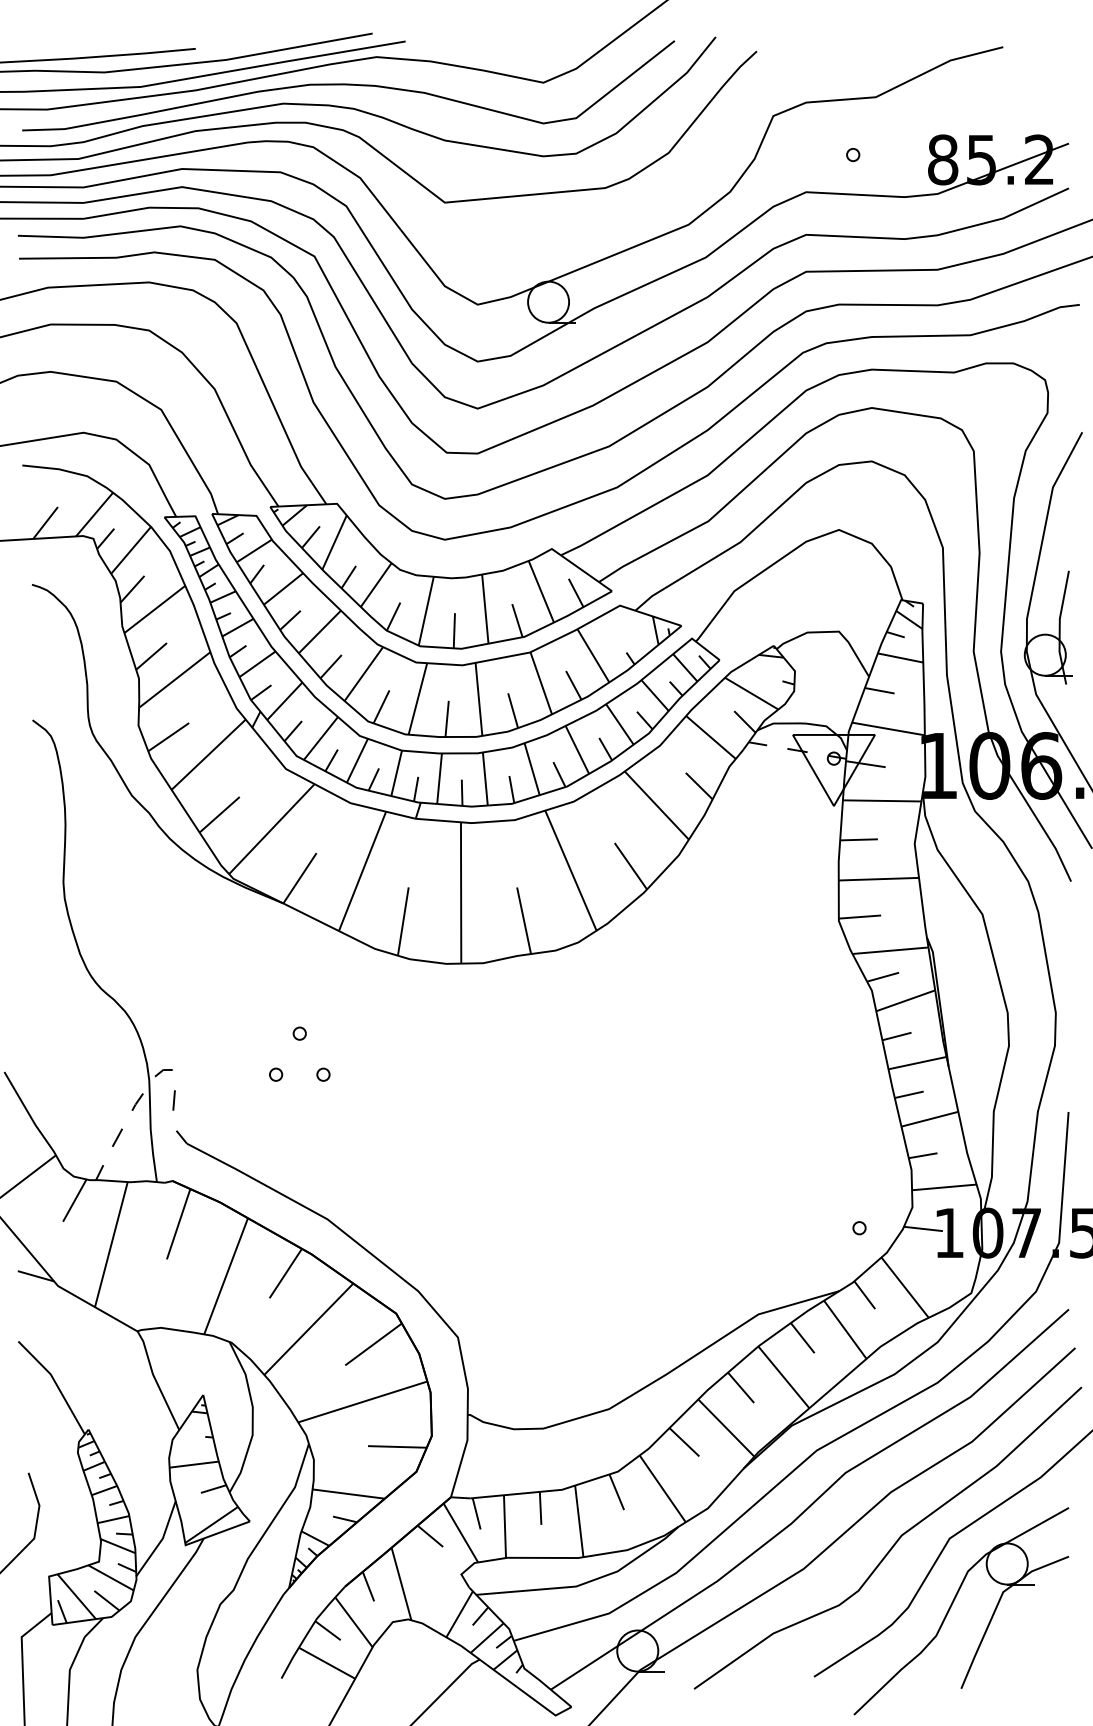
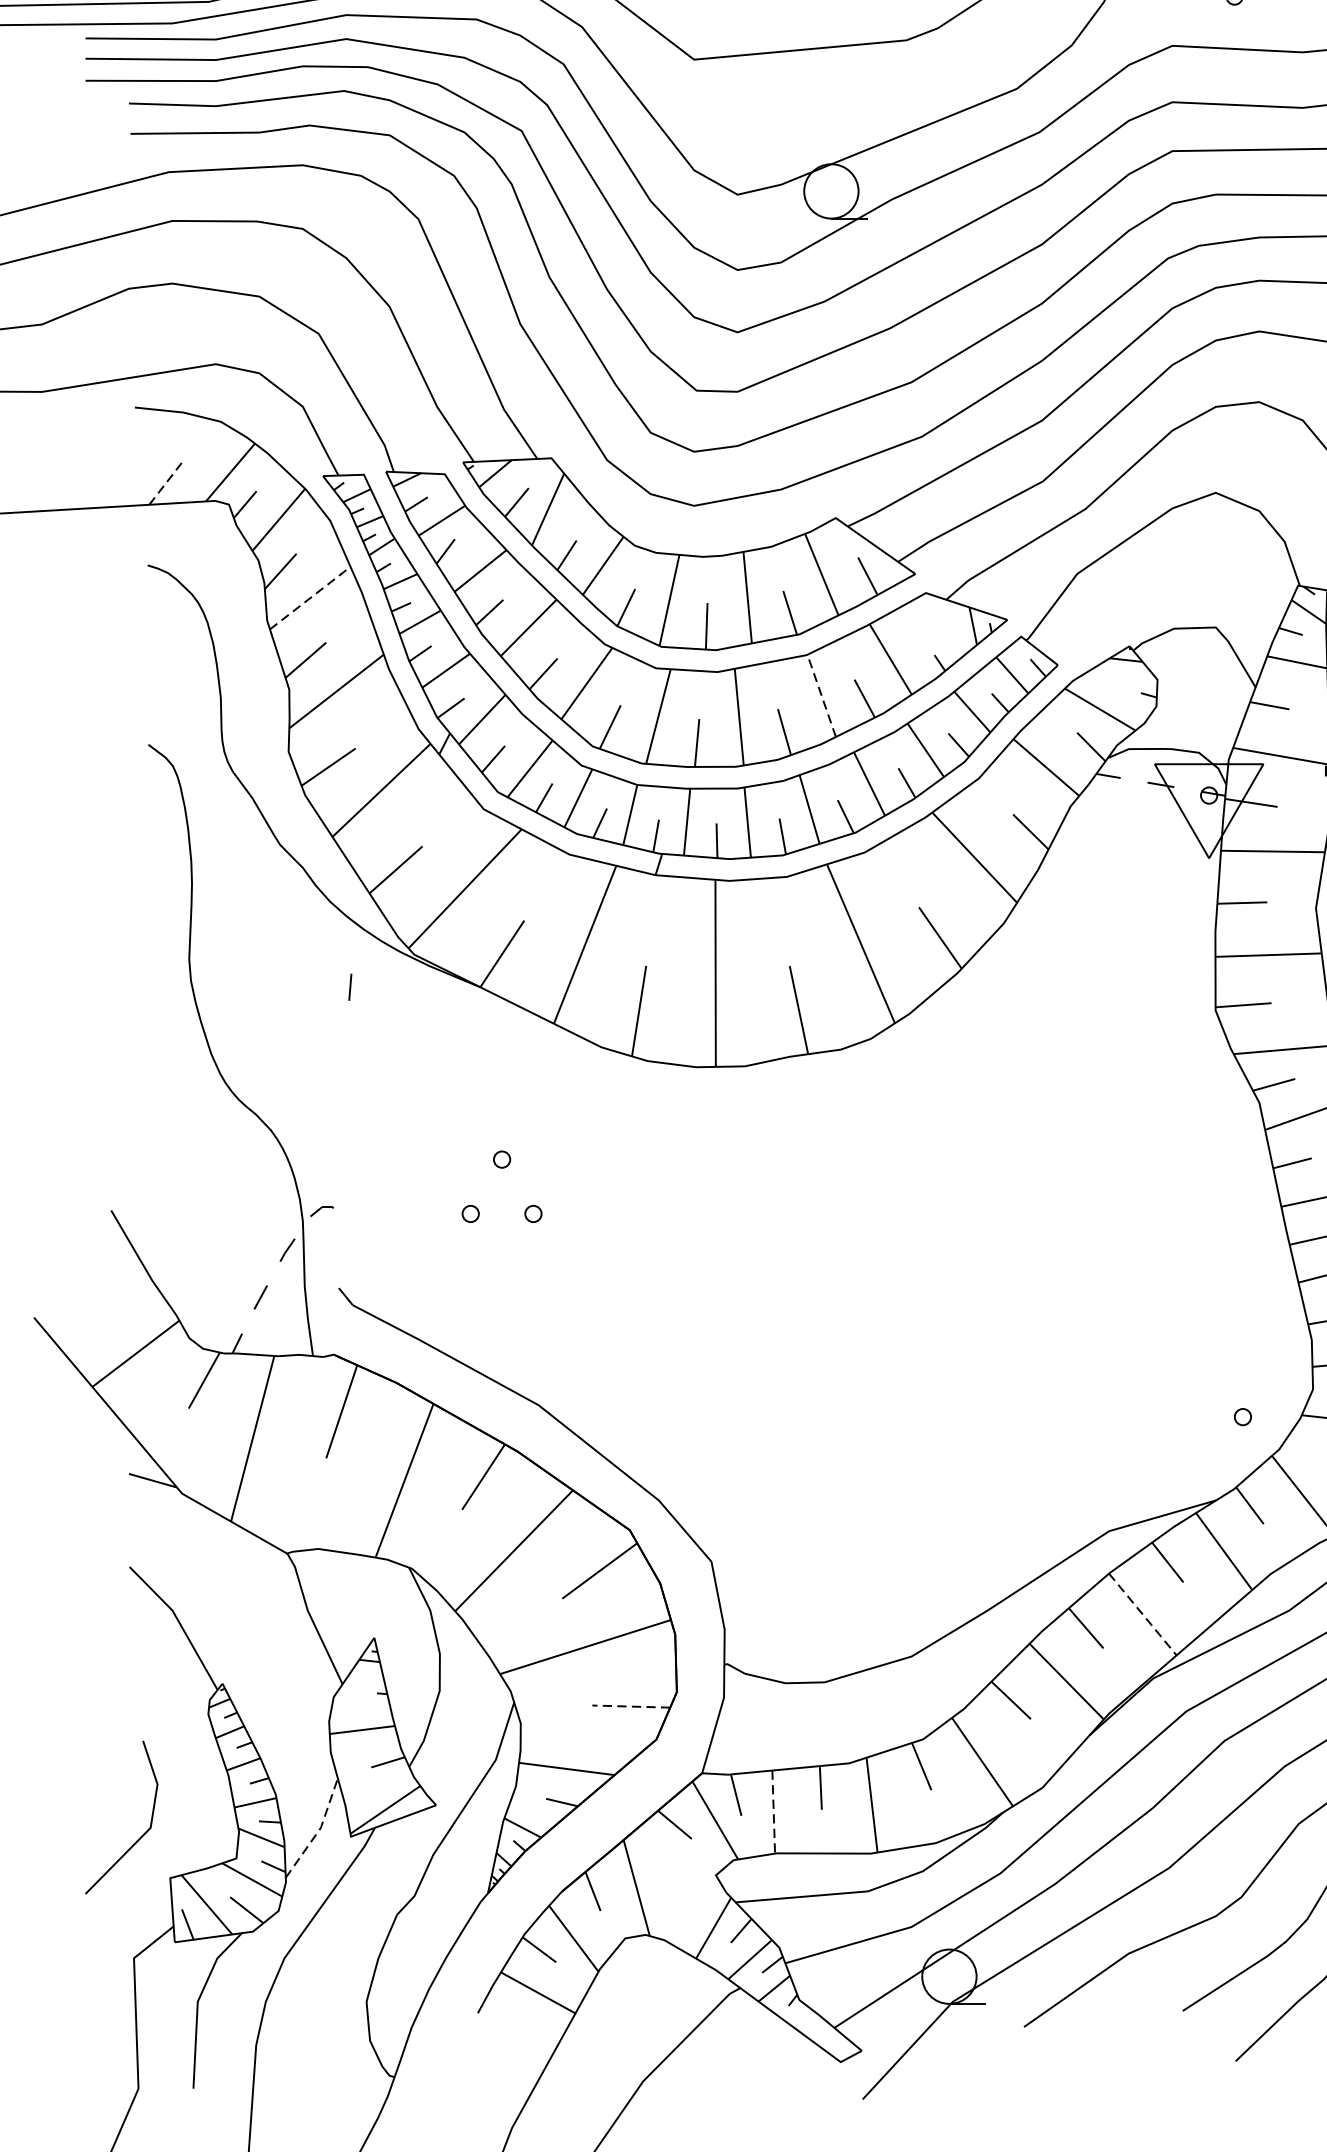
line: (45, 522) -> (165, 483), solid -> dashed
line: (154, 609) -> (309, 598), solid -> dashed
line: (541, 683) -> (822, 696), solid -> dashed
line: (173, 1100) -> (349, 987), moved
line: (784, 1377) -> (1143, 1614), solid -> dashed
line: (396, 1446) -> (630, 1706), solid -> dashed
line: (505, 1527) -> (774, 1813), solid -> dashed
line: (161, 1540) -> (319, 1830), solid -> dashed

